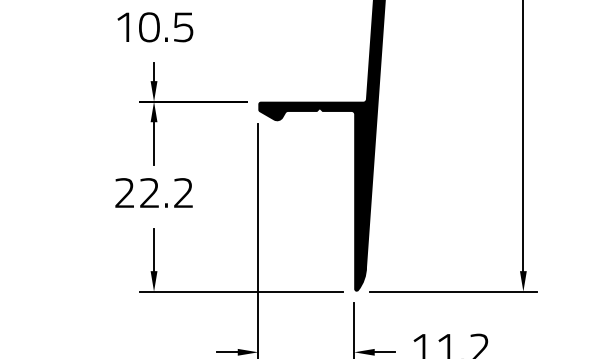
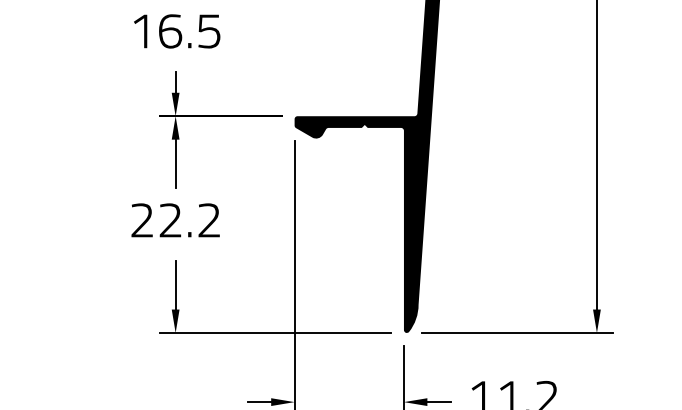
text: (149, 27) -> (170, 31), 10.5 -> 16.5

